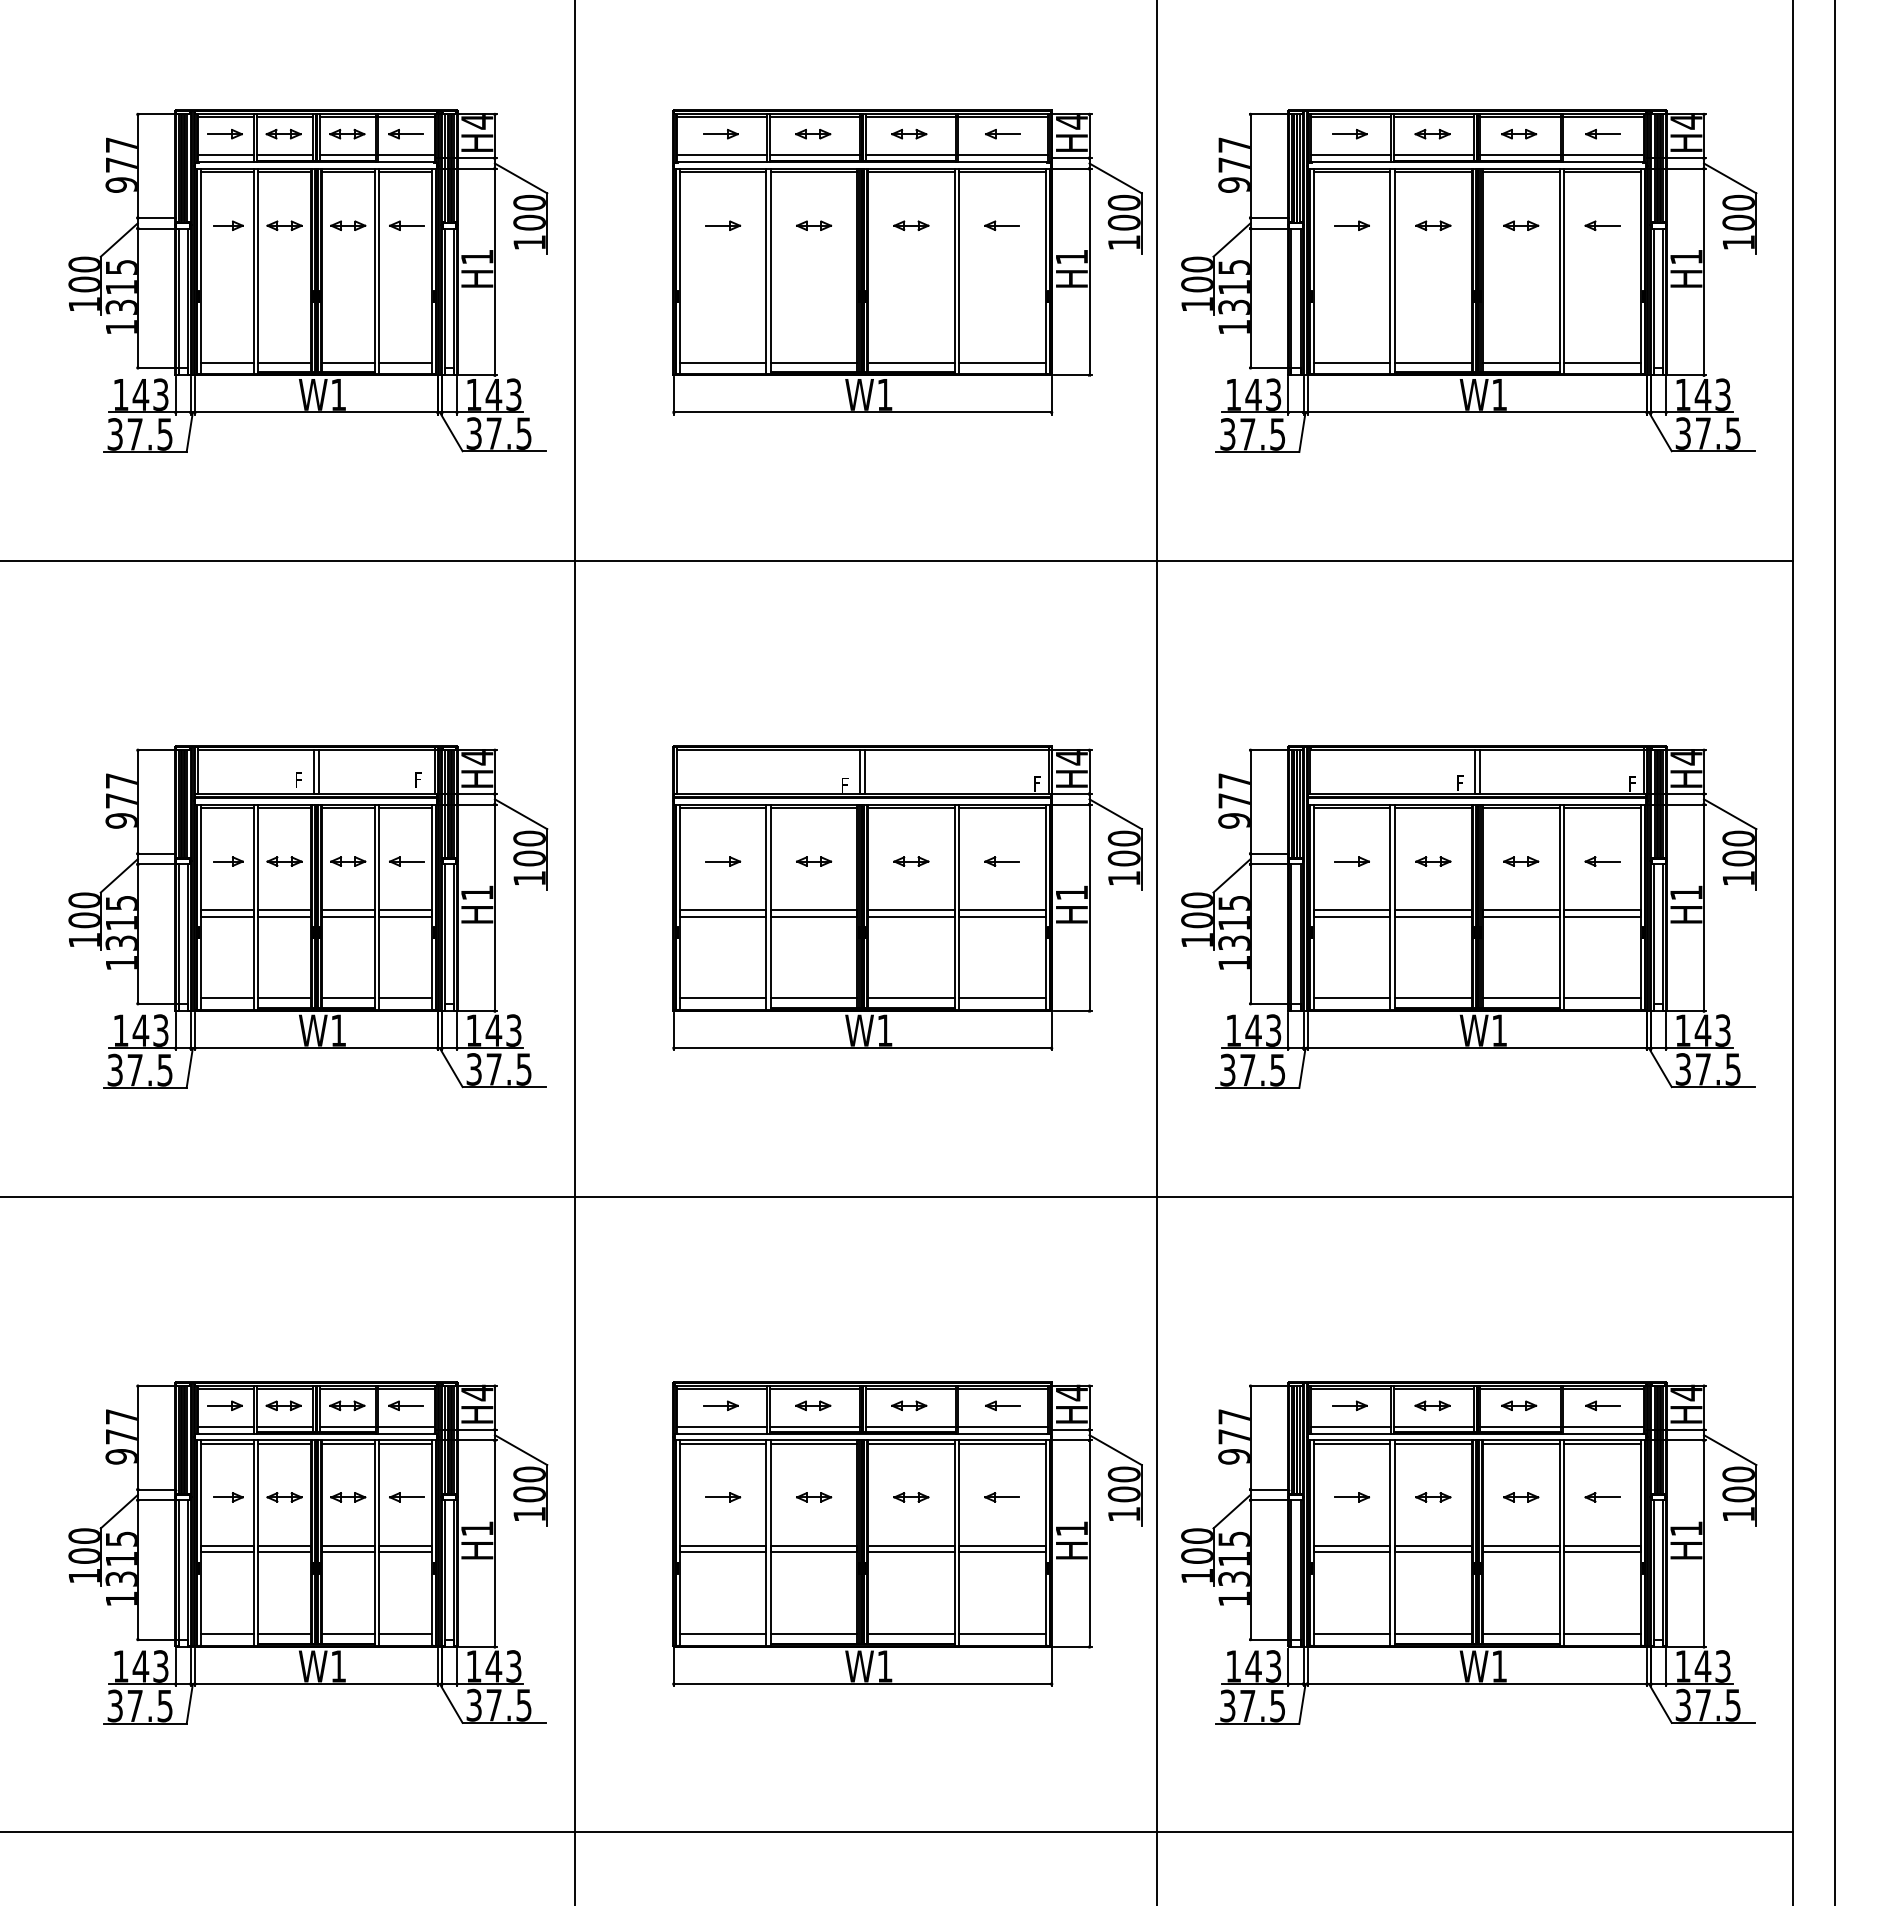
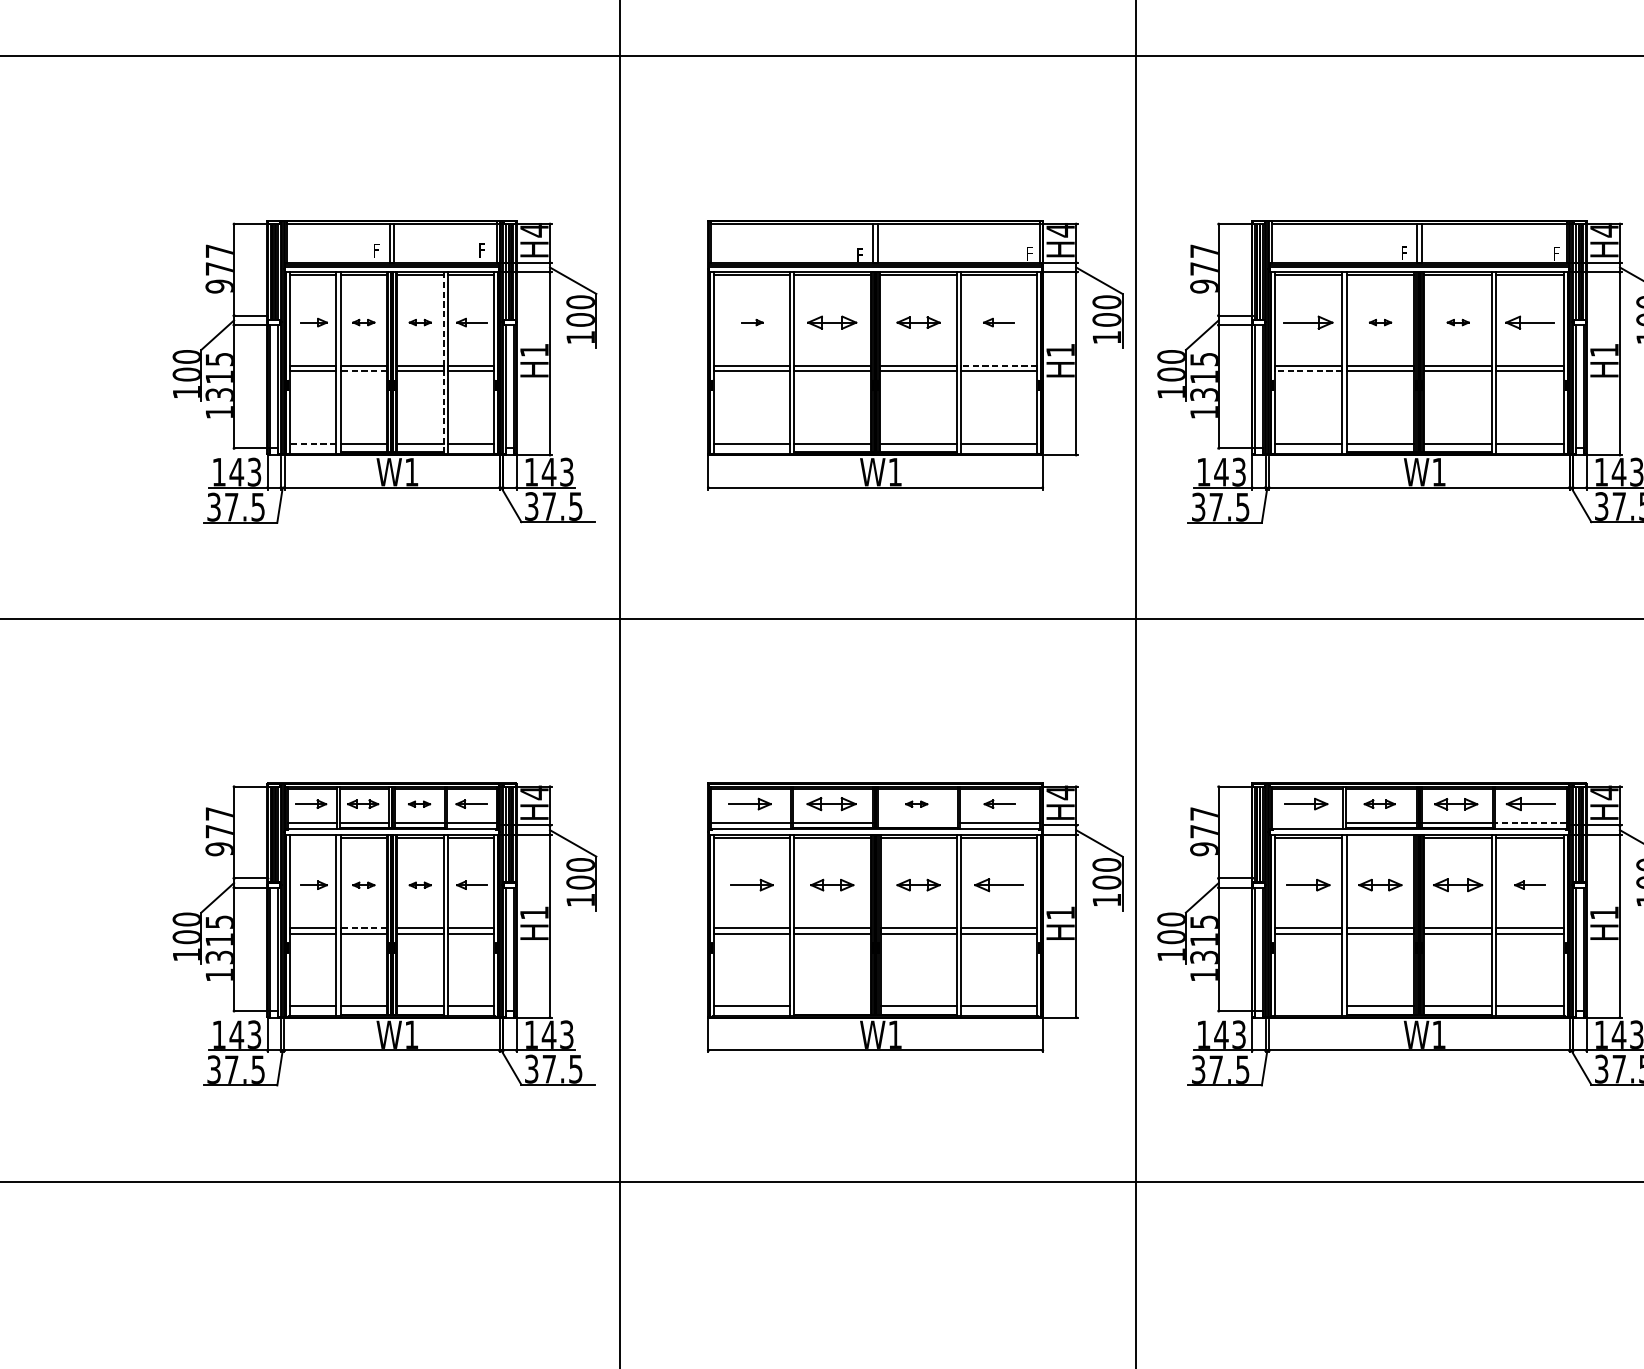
part: (284, 861) -> (363, 322), size x0.7
part: (348, 861) -> (420, 322), size x0.7
part: (723, 861) -> (752, 322), size x0.7
part: (814, 861) -> (832, 322), size x1.6
part: (911, 861) -> (918, 322), size x1.4
part: (1351, 861) -> (1308, 322), size x1.6
part: (1433, 861) -> (1380, 322), size x0.7
part: (1521, 861) -> (1458, 322), size x0.7
part: (1602, 861) -> (1530, 322), size x1.6
line: (374, 907) -> (443, 363), solid -> dashed
line: (1001, 910) -> (998, 365), solid -> dashed
line: (284, 916) -> (363, 371), solid -> dashed
line: (1351, 916) -> (1308, 371), solid -> dashed
line: (226, 998) -> (312, 443), solid -> dashed
part: (347, 1405) -> (419, 803), size x0.7
part: (720, 1405) -> (749, 803), size x1.4
part: (813, 1405) -> (831, 803), size x1.6
part: (909, 1405) -> (916, 803), size x0.7
part: (1349, 1405) -> (1306, 803), size x1.4
part: (1519, 1405) -> (1456, 803), size x1.4
part: (1602, 1405) -> (1530, 803), size x1.6
line: (910, 1426) -> (917, 822), removed
line: (1350, 1426) -> (1307, 822), removed
line: (1602, 1426) -> (1530, 822), solid -> dashed
line: (226, 1443) -> (312, 837), removed
line: (1433, 1443) -> (1380, 837), removed
part: (284, 1497) -> (363, 885), size x0.7
part: (348, 1497) -> (420, 885), size x0.7
part: (723, 1497) -> (752, 885), size x1.4
part: (814, 1497) -> (832, 885), size x1.4
part: (911, 1497) -> (918, 885), size x1.4
part: (1001, 1497) -> (998, 885), size x1.6
part: (1351, 1497) -> (1308, 885), size x1.4
part: (1433, 1497) -> (1380, 885), size x1.4
part: (1521, 1497) -> (1458, 885), size x1.6
line: (284, 1546) -> (363, 928), solid -> dashed
line: (813, 1634) -> (831, 1006), removed
line: (1351, 1634) -> (1308, 1006), removed

